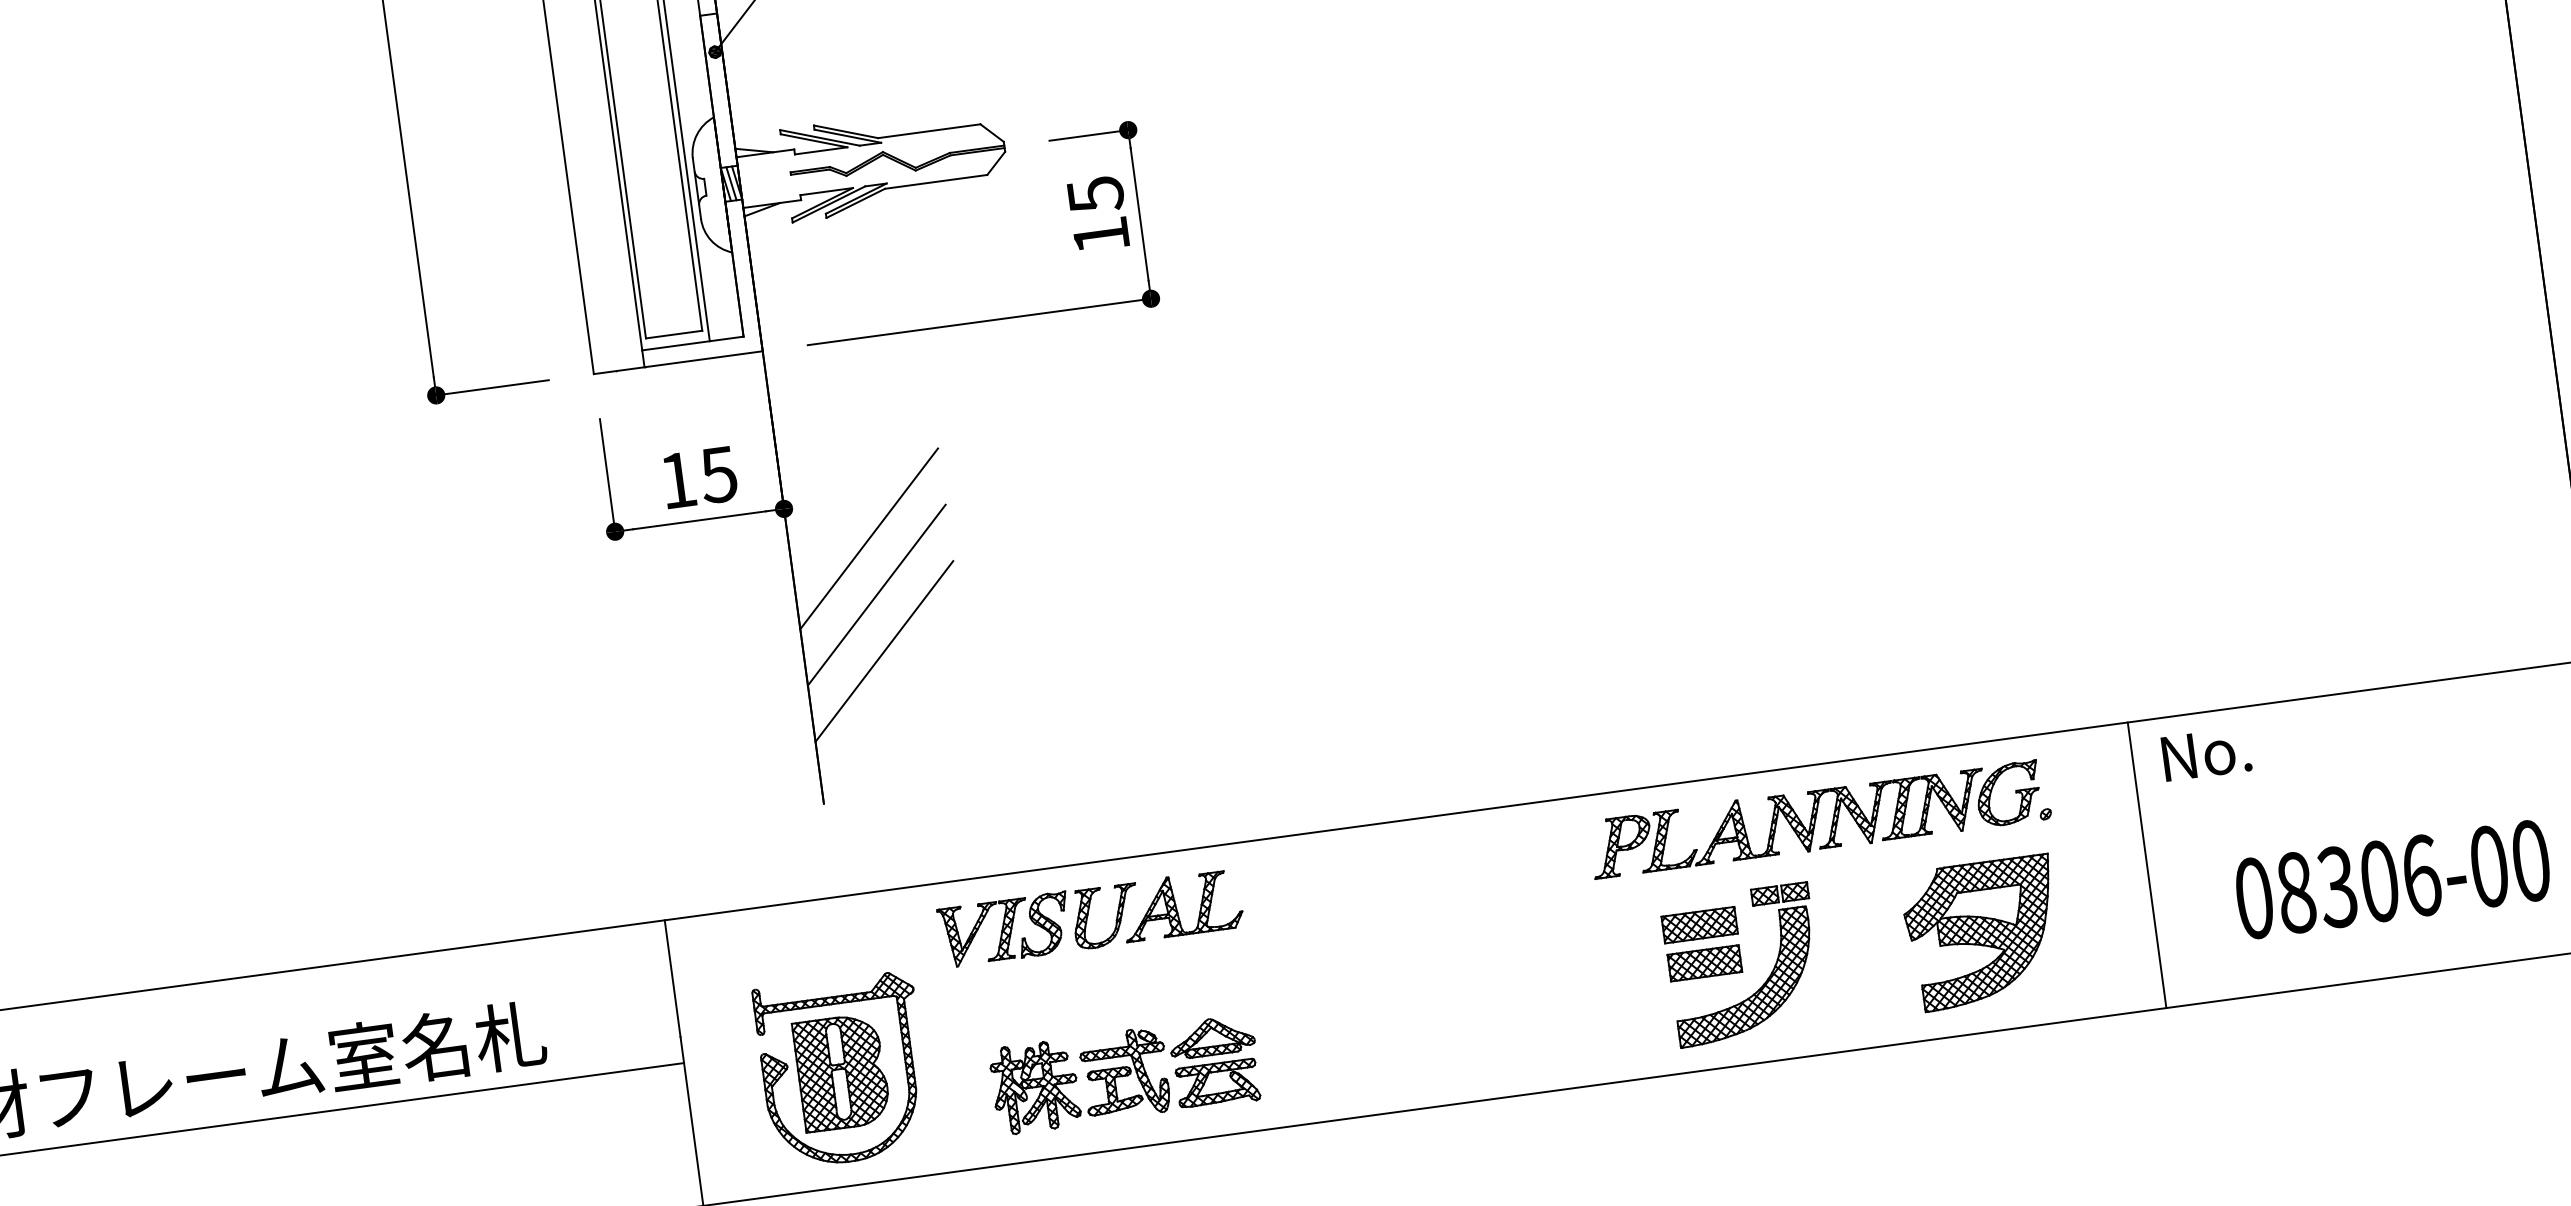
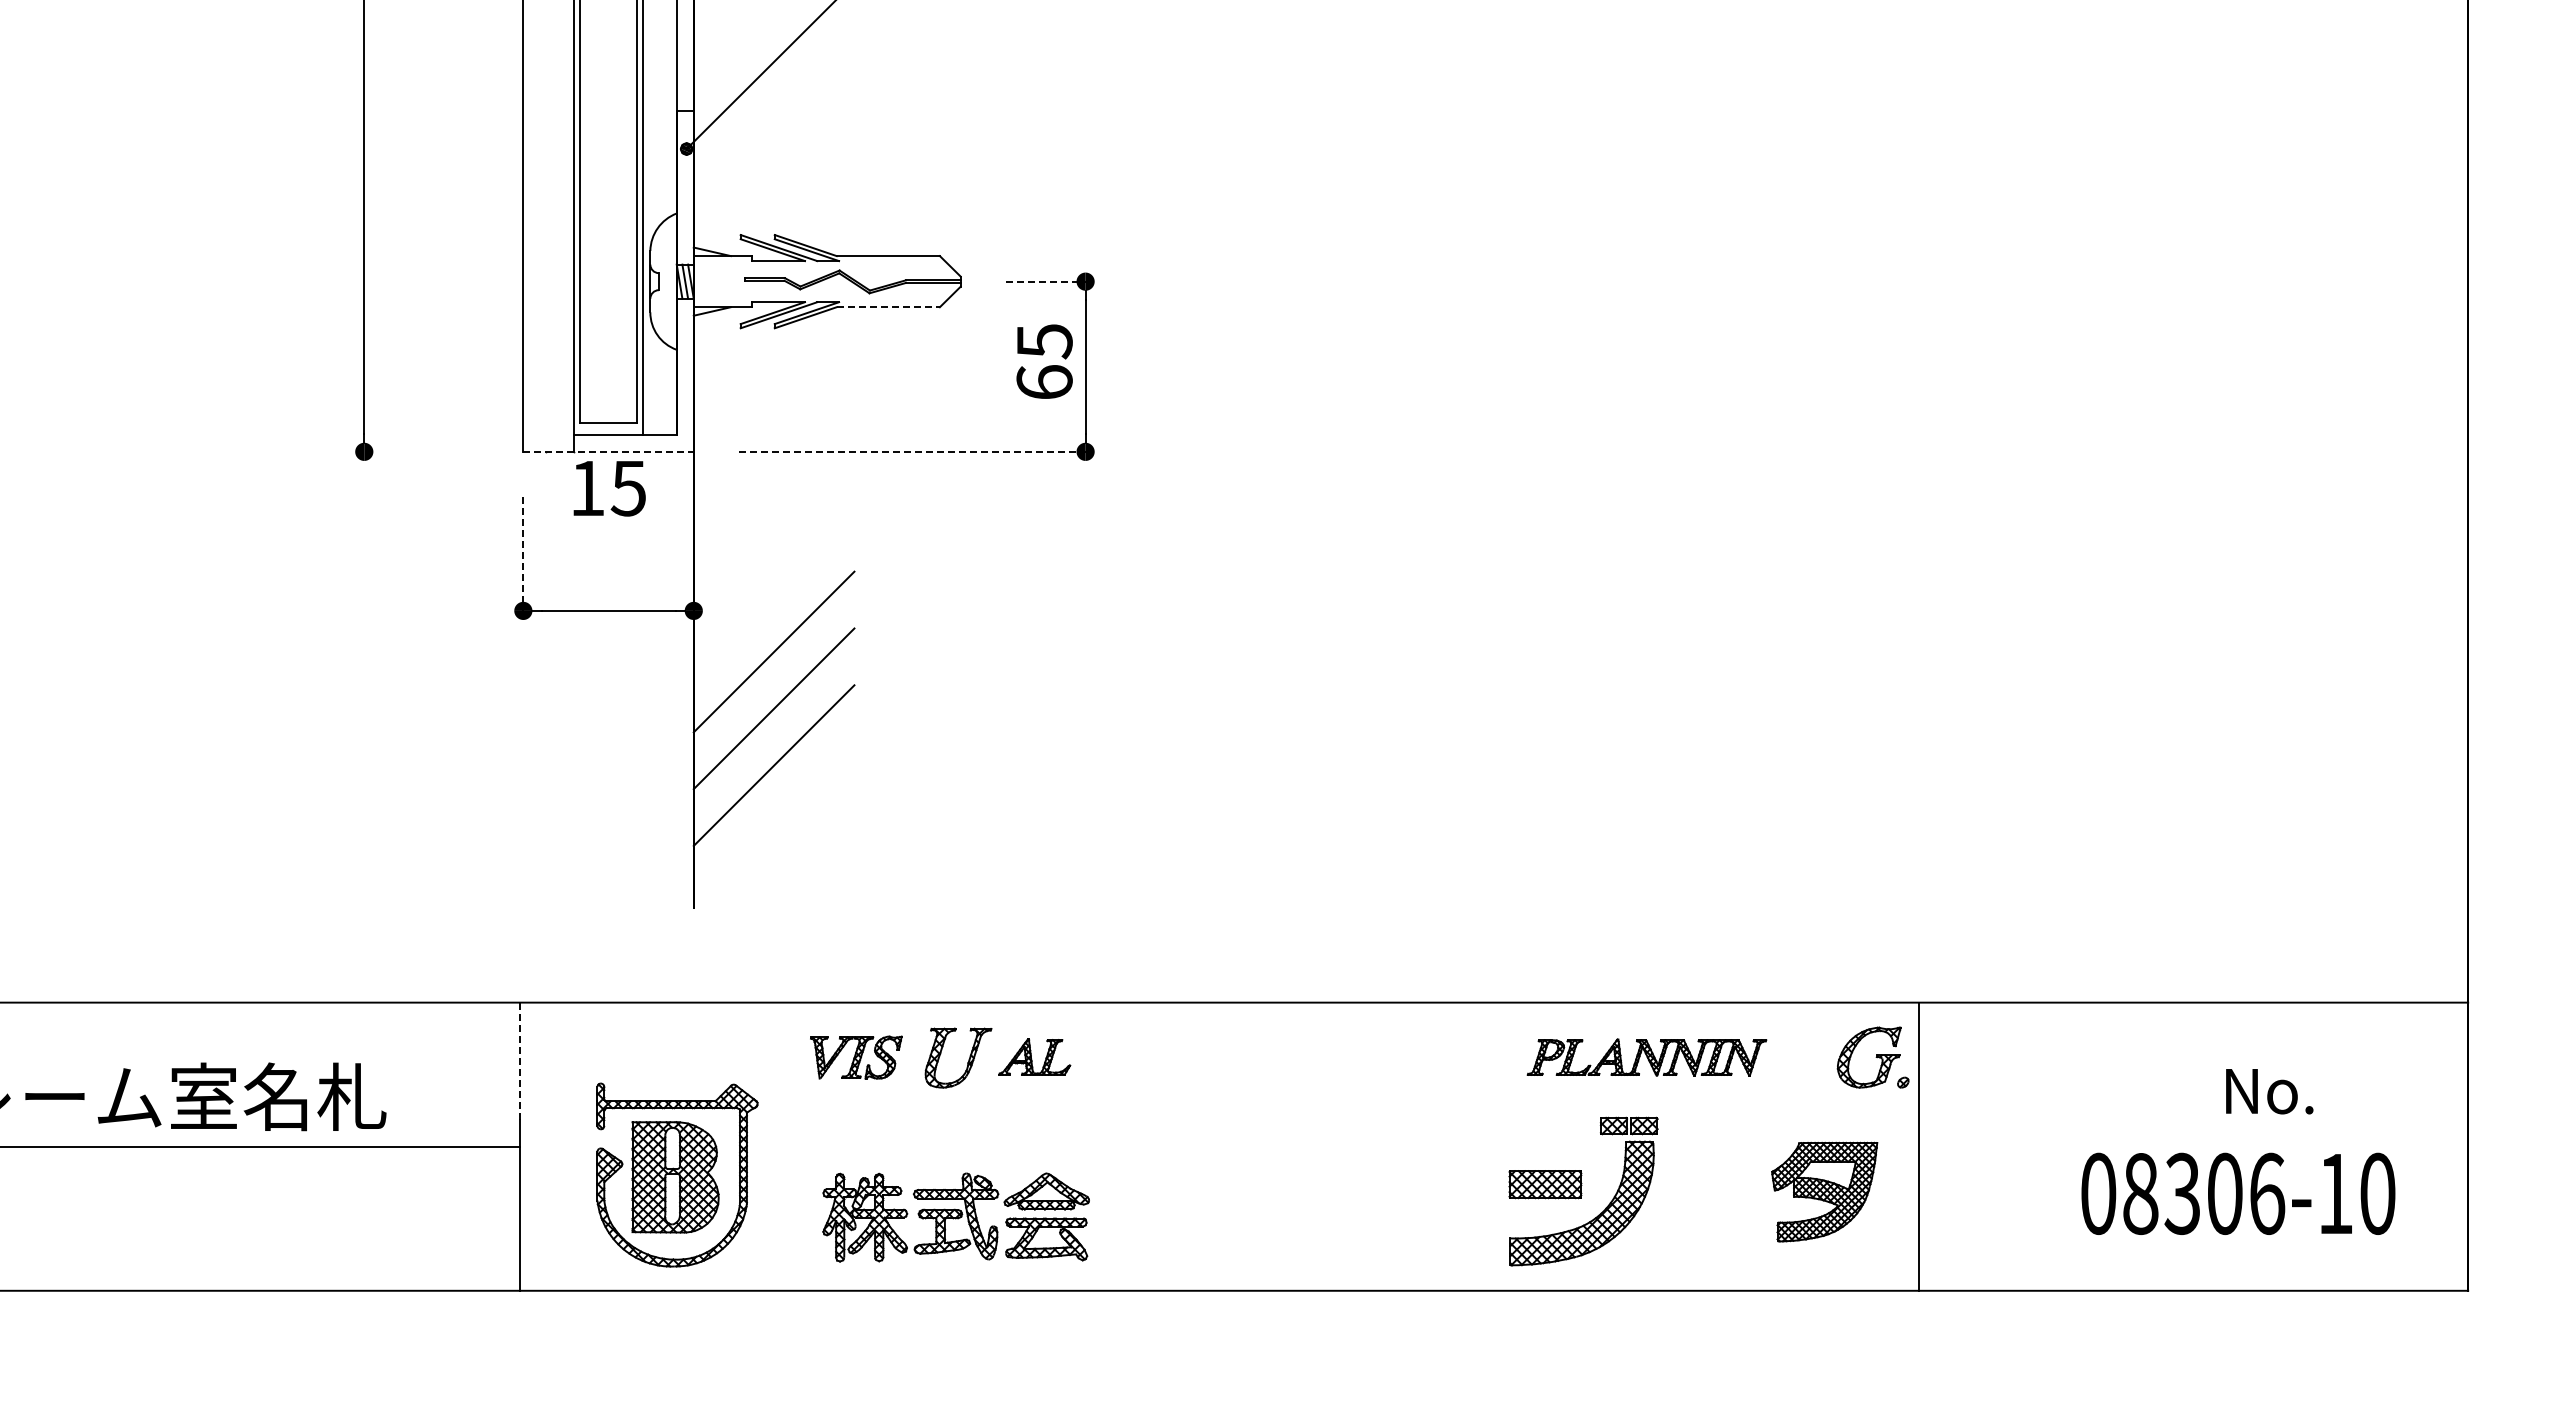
line: (1088, 135) -> (1045, 281), solid -> dashed
line: (936, 182) -> (888, 307), solid -> dashed
text: (1100, 234) -> (1044, 381), 15 -> 65
line: (979, 321) -> (912, 451), solid -> dashed
line: (679, 362) -> (609, 451), solid -> dashed
line: (491, 387) -> (420, 451), removed
line: (607, 475) -> (523, 554), solid -> dashed
text: (699, 477) -> (609, 488), moved
text: (2206, 754) -> (2269, 1091), moved
part: (1788, 823) -> (1646, 1057), size x0.6
line: (2146, 865) -> (1918, 1146), moved
text: (2489, 866) -> (2335, 1193), 08306-00 -> 08306-10
part: (1181, 904) -> (1034, 1056), size x0.6
part: (1699, 924) -> (1545, 1145), removed
part: (1005, 929) -> (856, 1057), size x0.7
part: (1982, 932) -> (1824, 1191), size x0.7
line: (672, 978) -> (520, 1061), solid -> dashed

